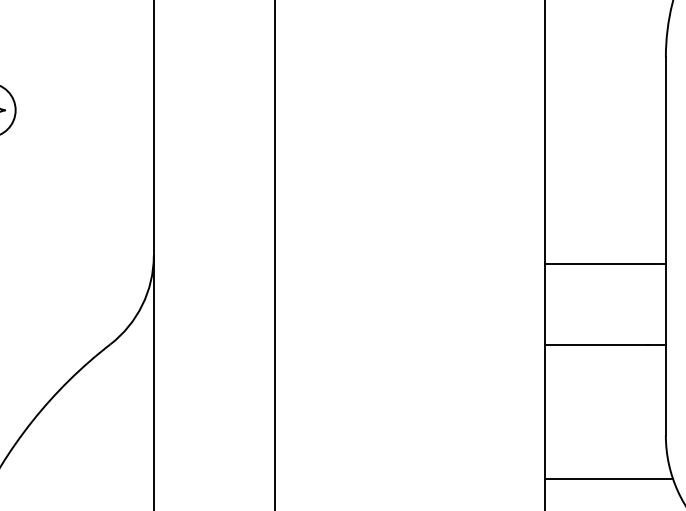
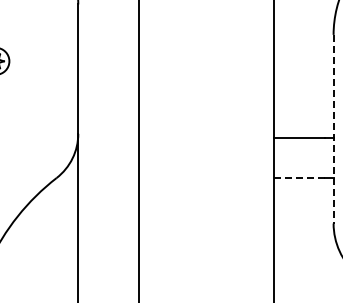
line: (665, 247) -> (333, 129), solid -> dashed
line: (597, 345) -> (299, 178), solid -> dashed
line: (609, 479) -> (305, 245), removed

